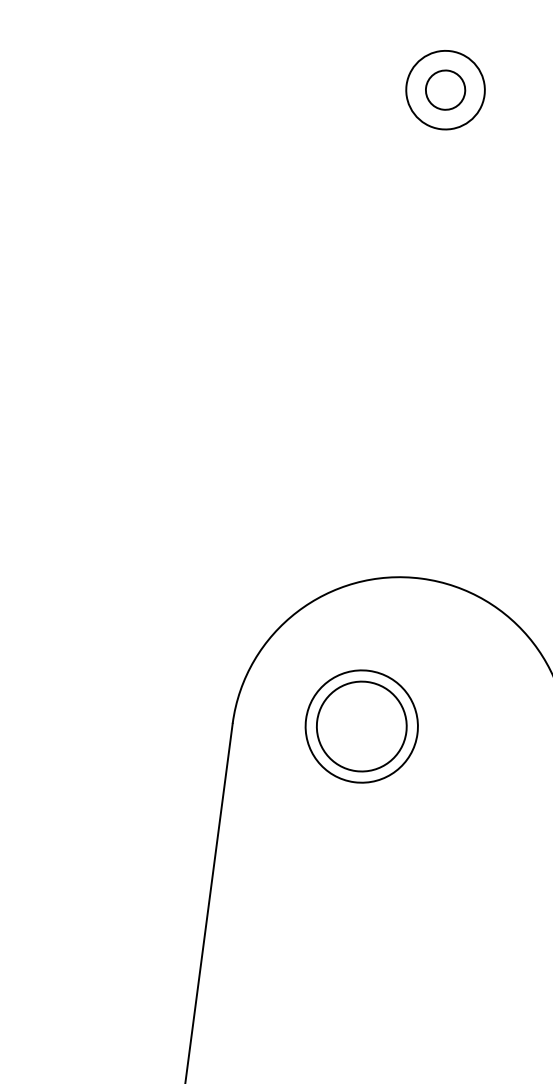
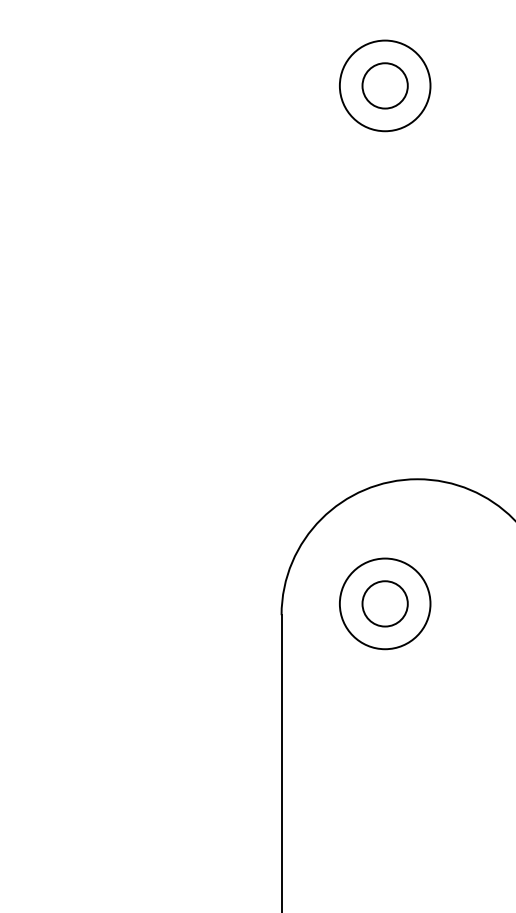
circle: (444, 89) -> (384, 85), size x1.43
circle: (444, 89) -> (384, 85), size x1.43
circle: (361, 725) -> (384, 603), size x0.62

